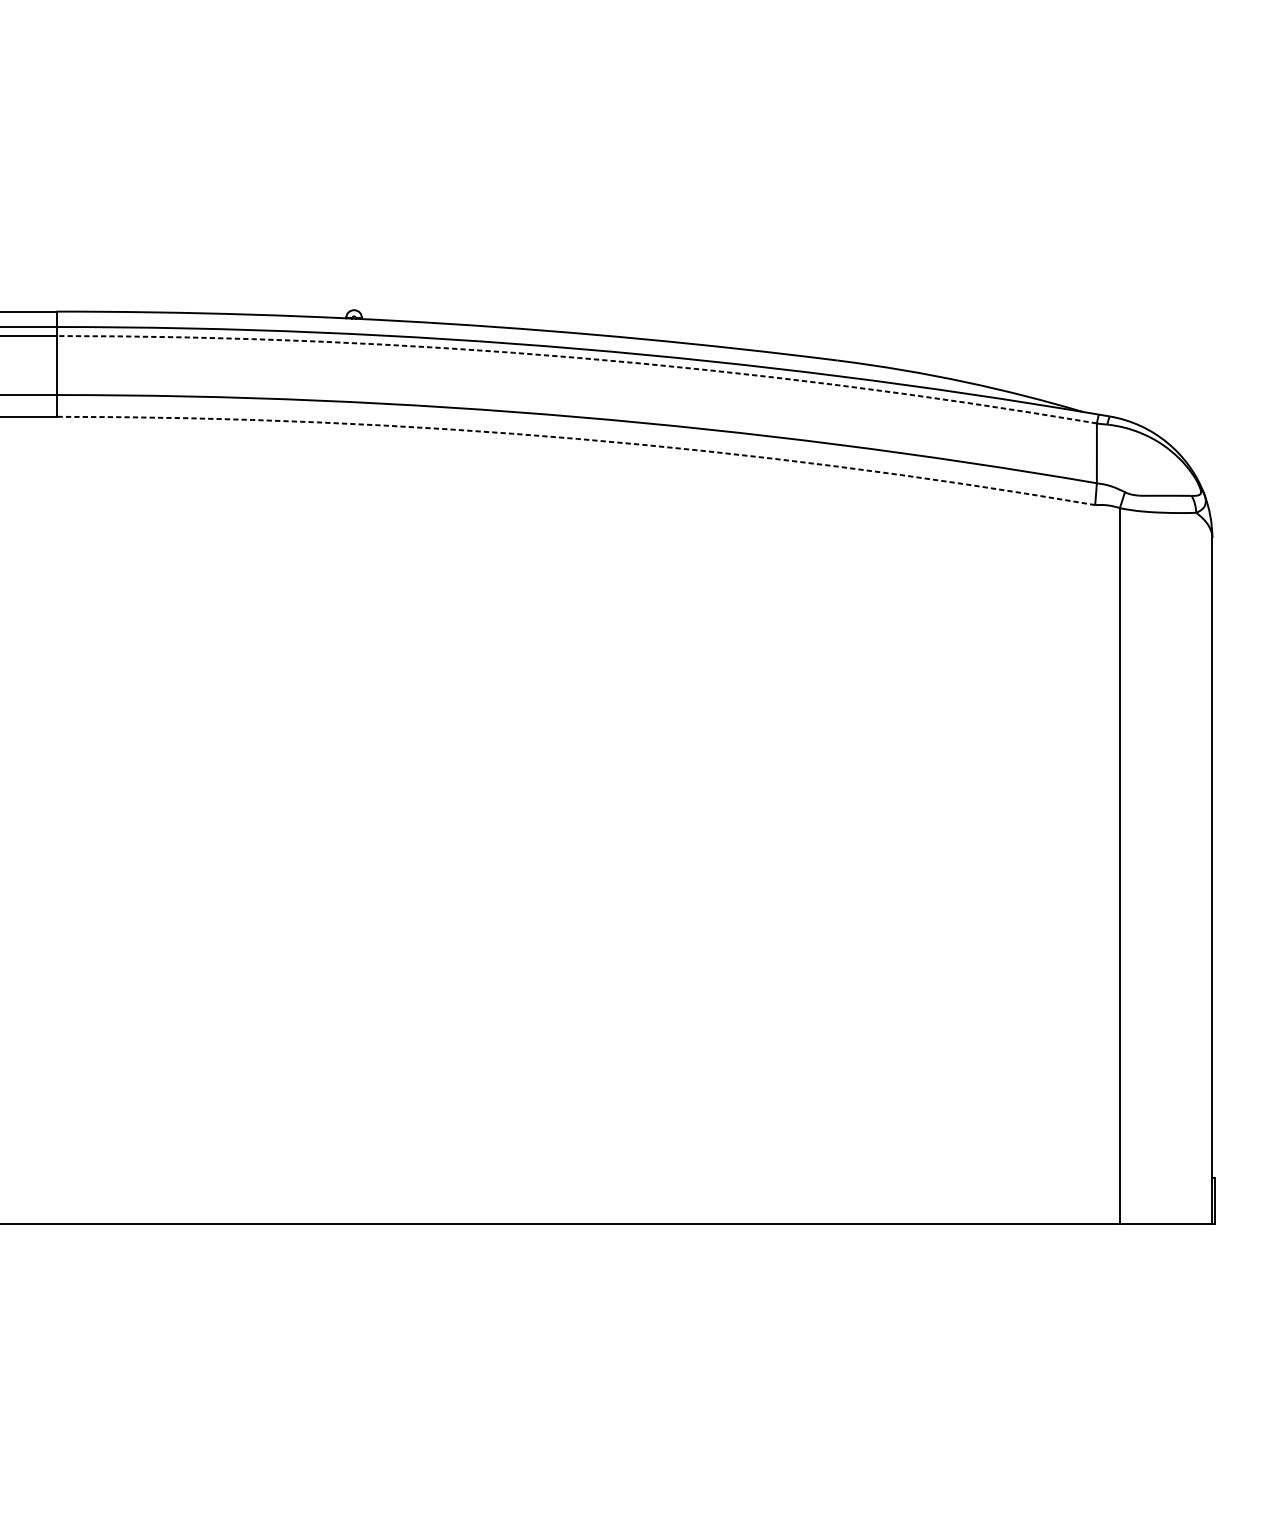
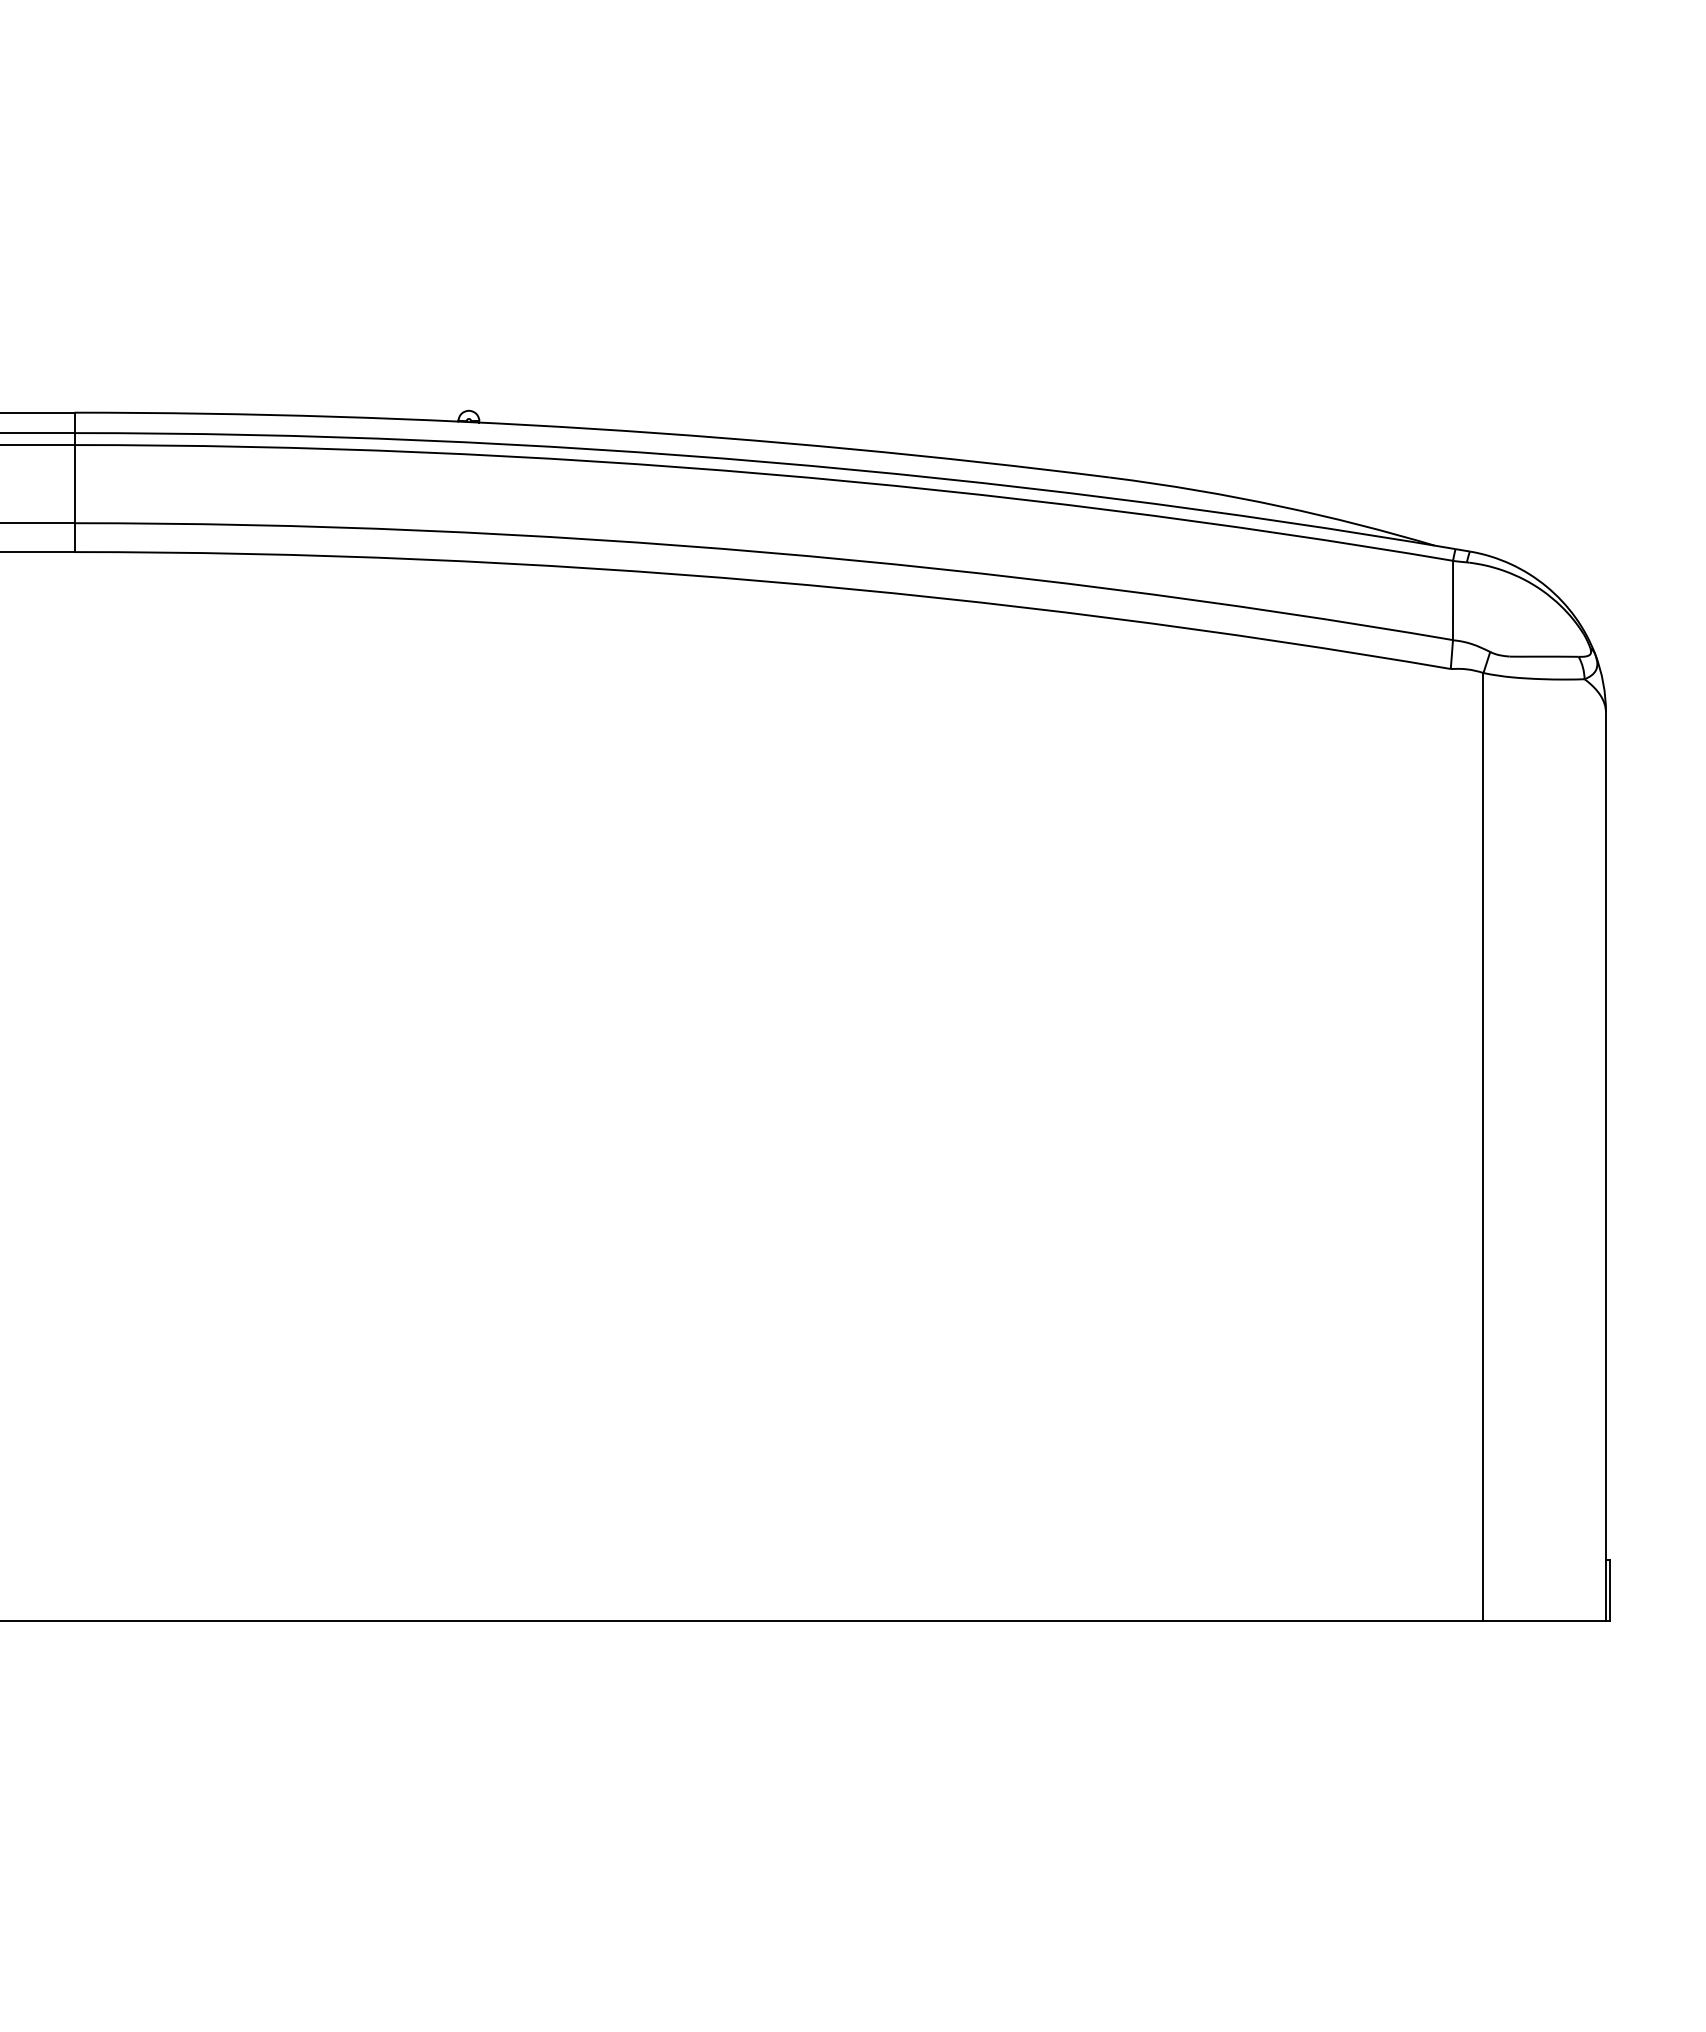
arc: (578, 358) -> (766, 474), dashed -> solid
arc: (577, 439) -> (765, 581), dashed -> solid

